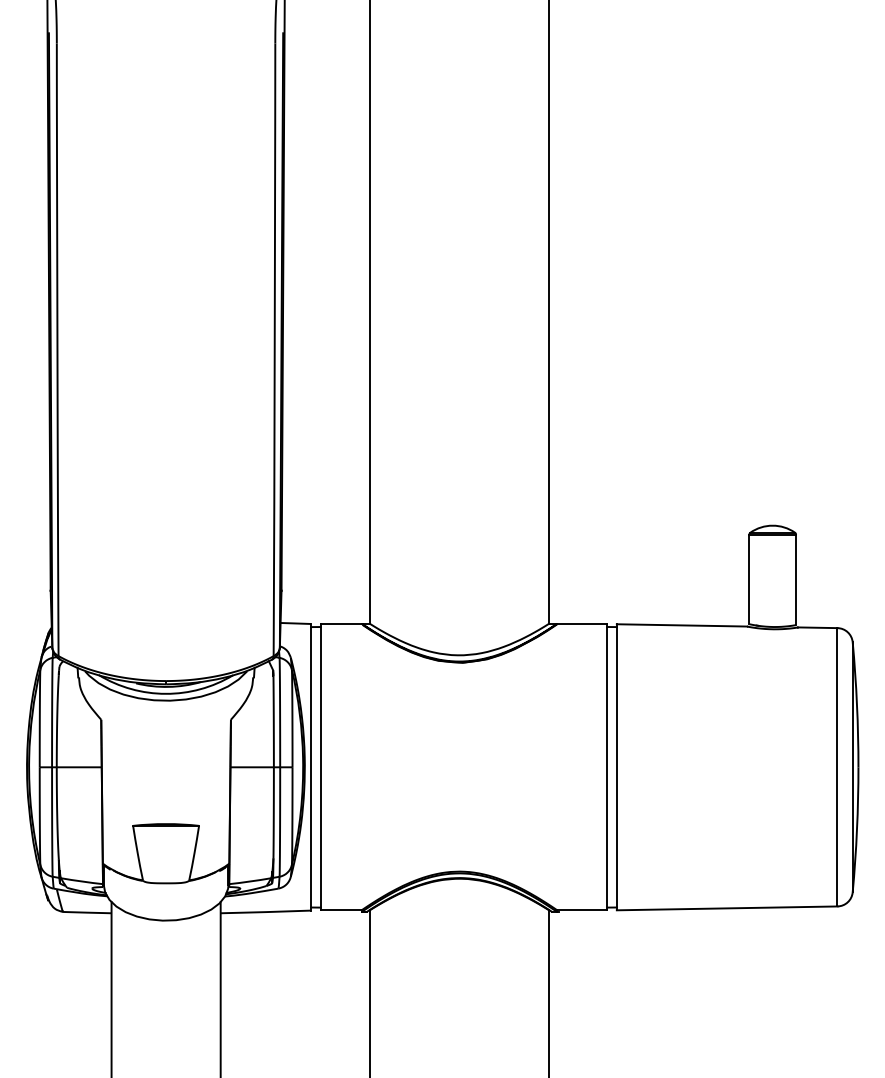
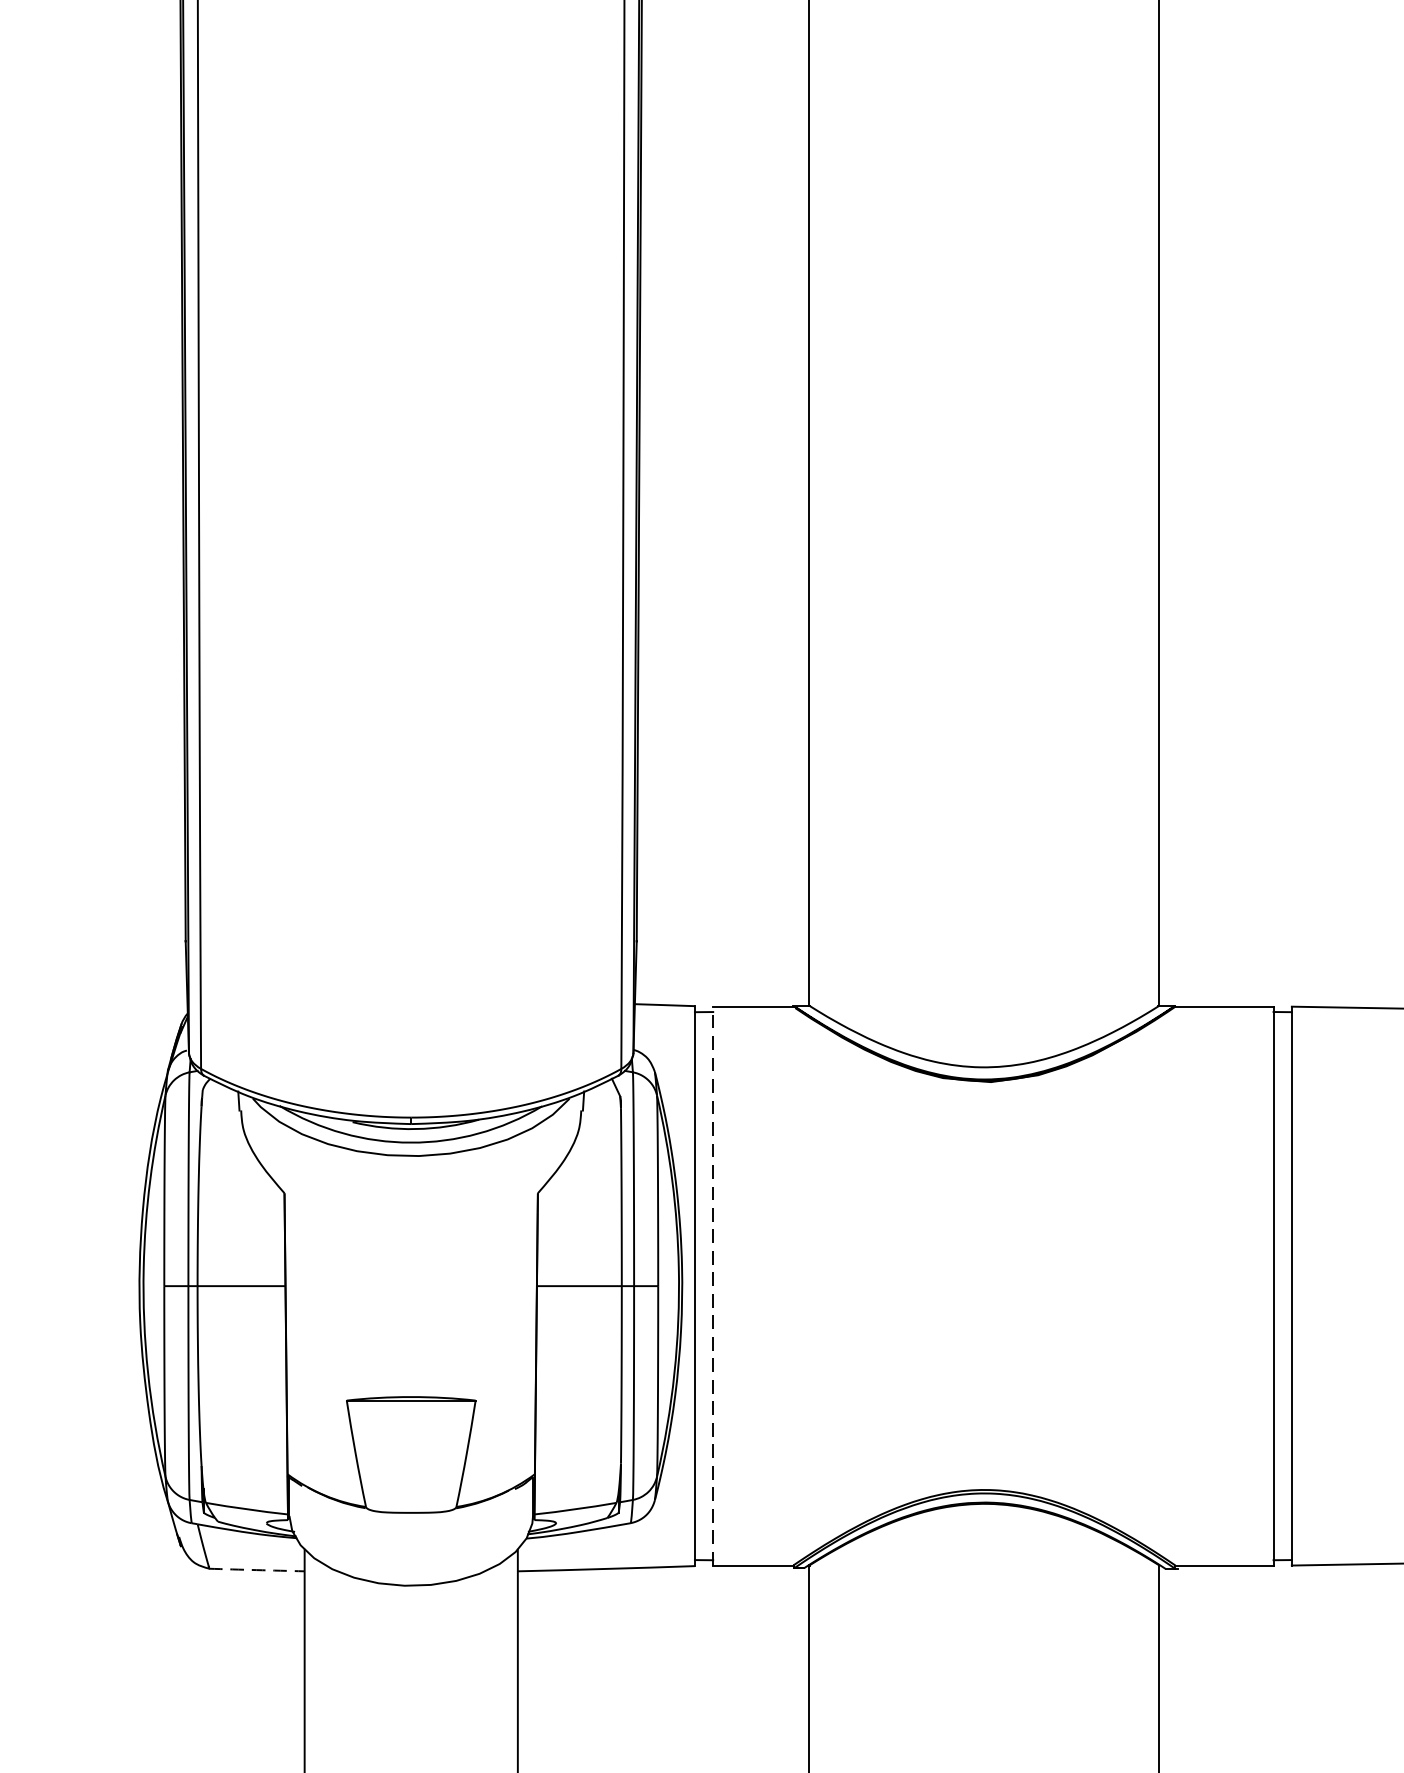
line: (320, 766) -> (712, 1284), solid -> dashed
arc: (87, 912) -> (257, 1569), solid -> dashed

